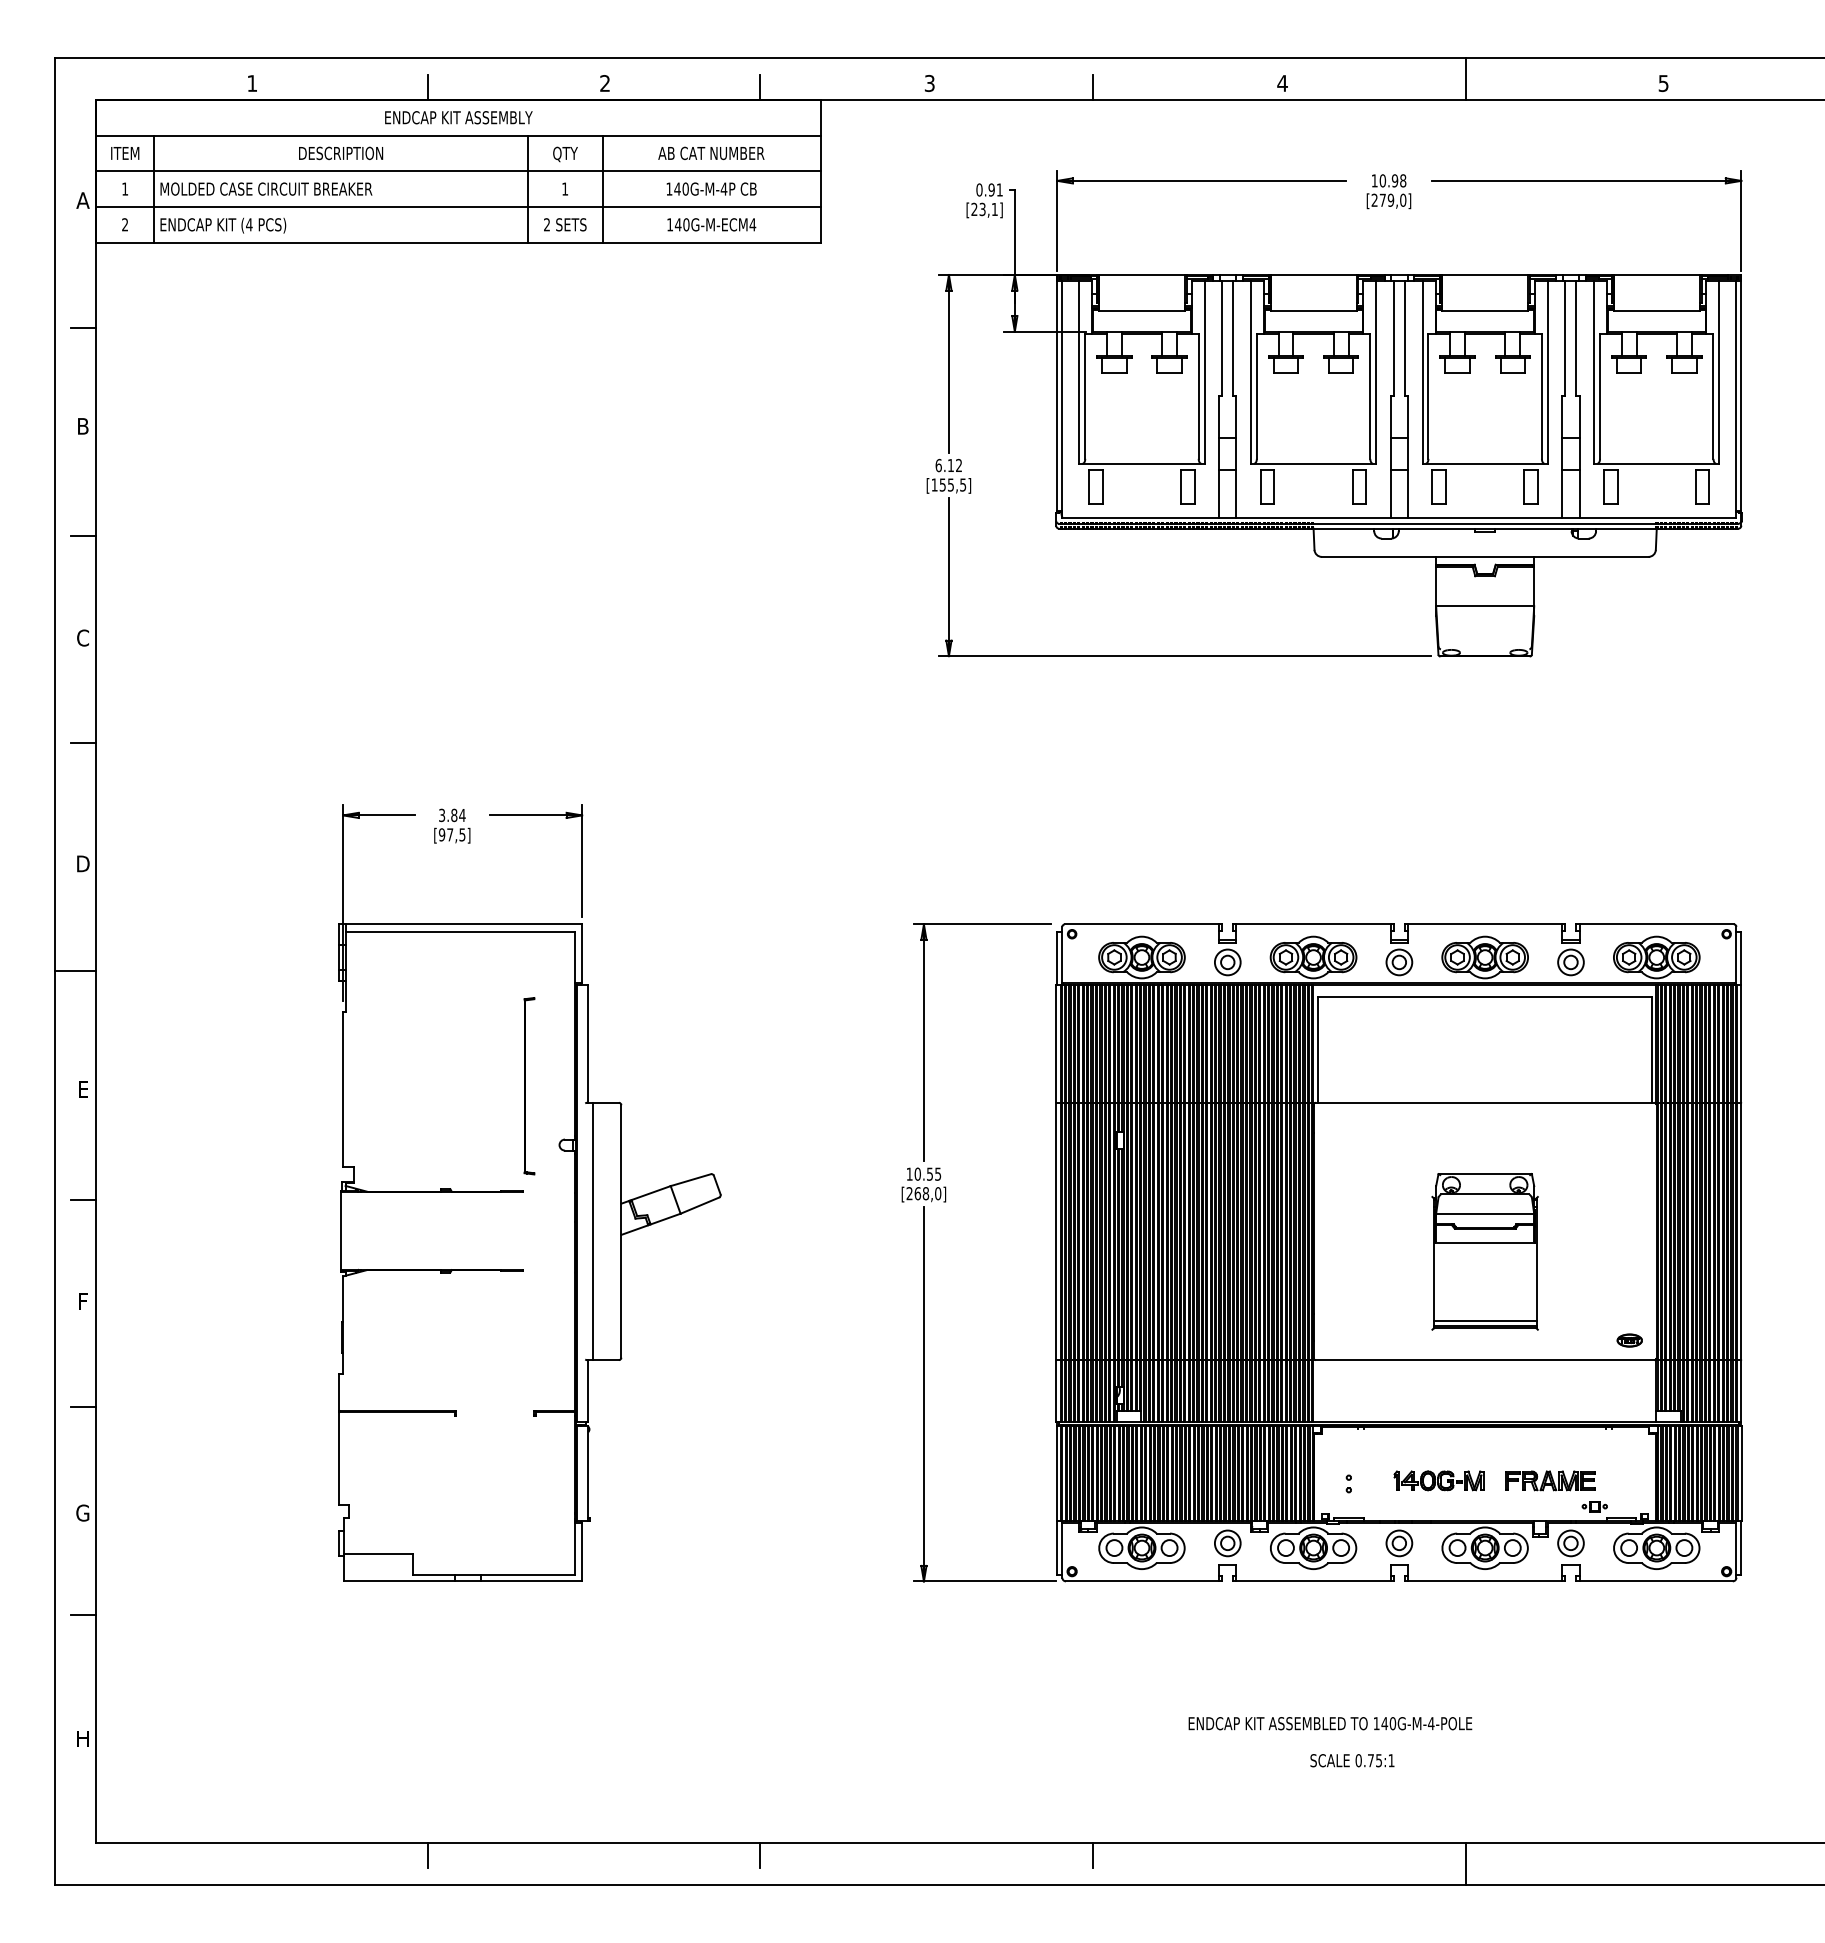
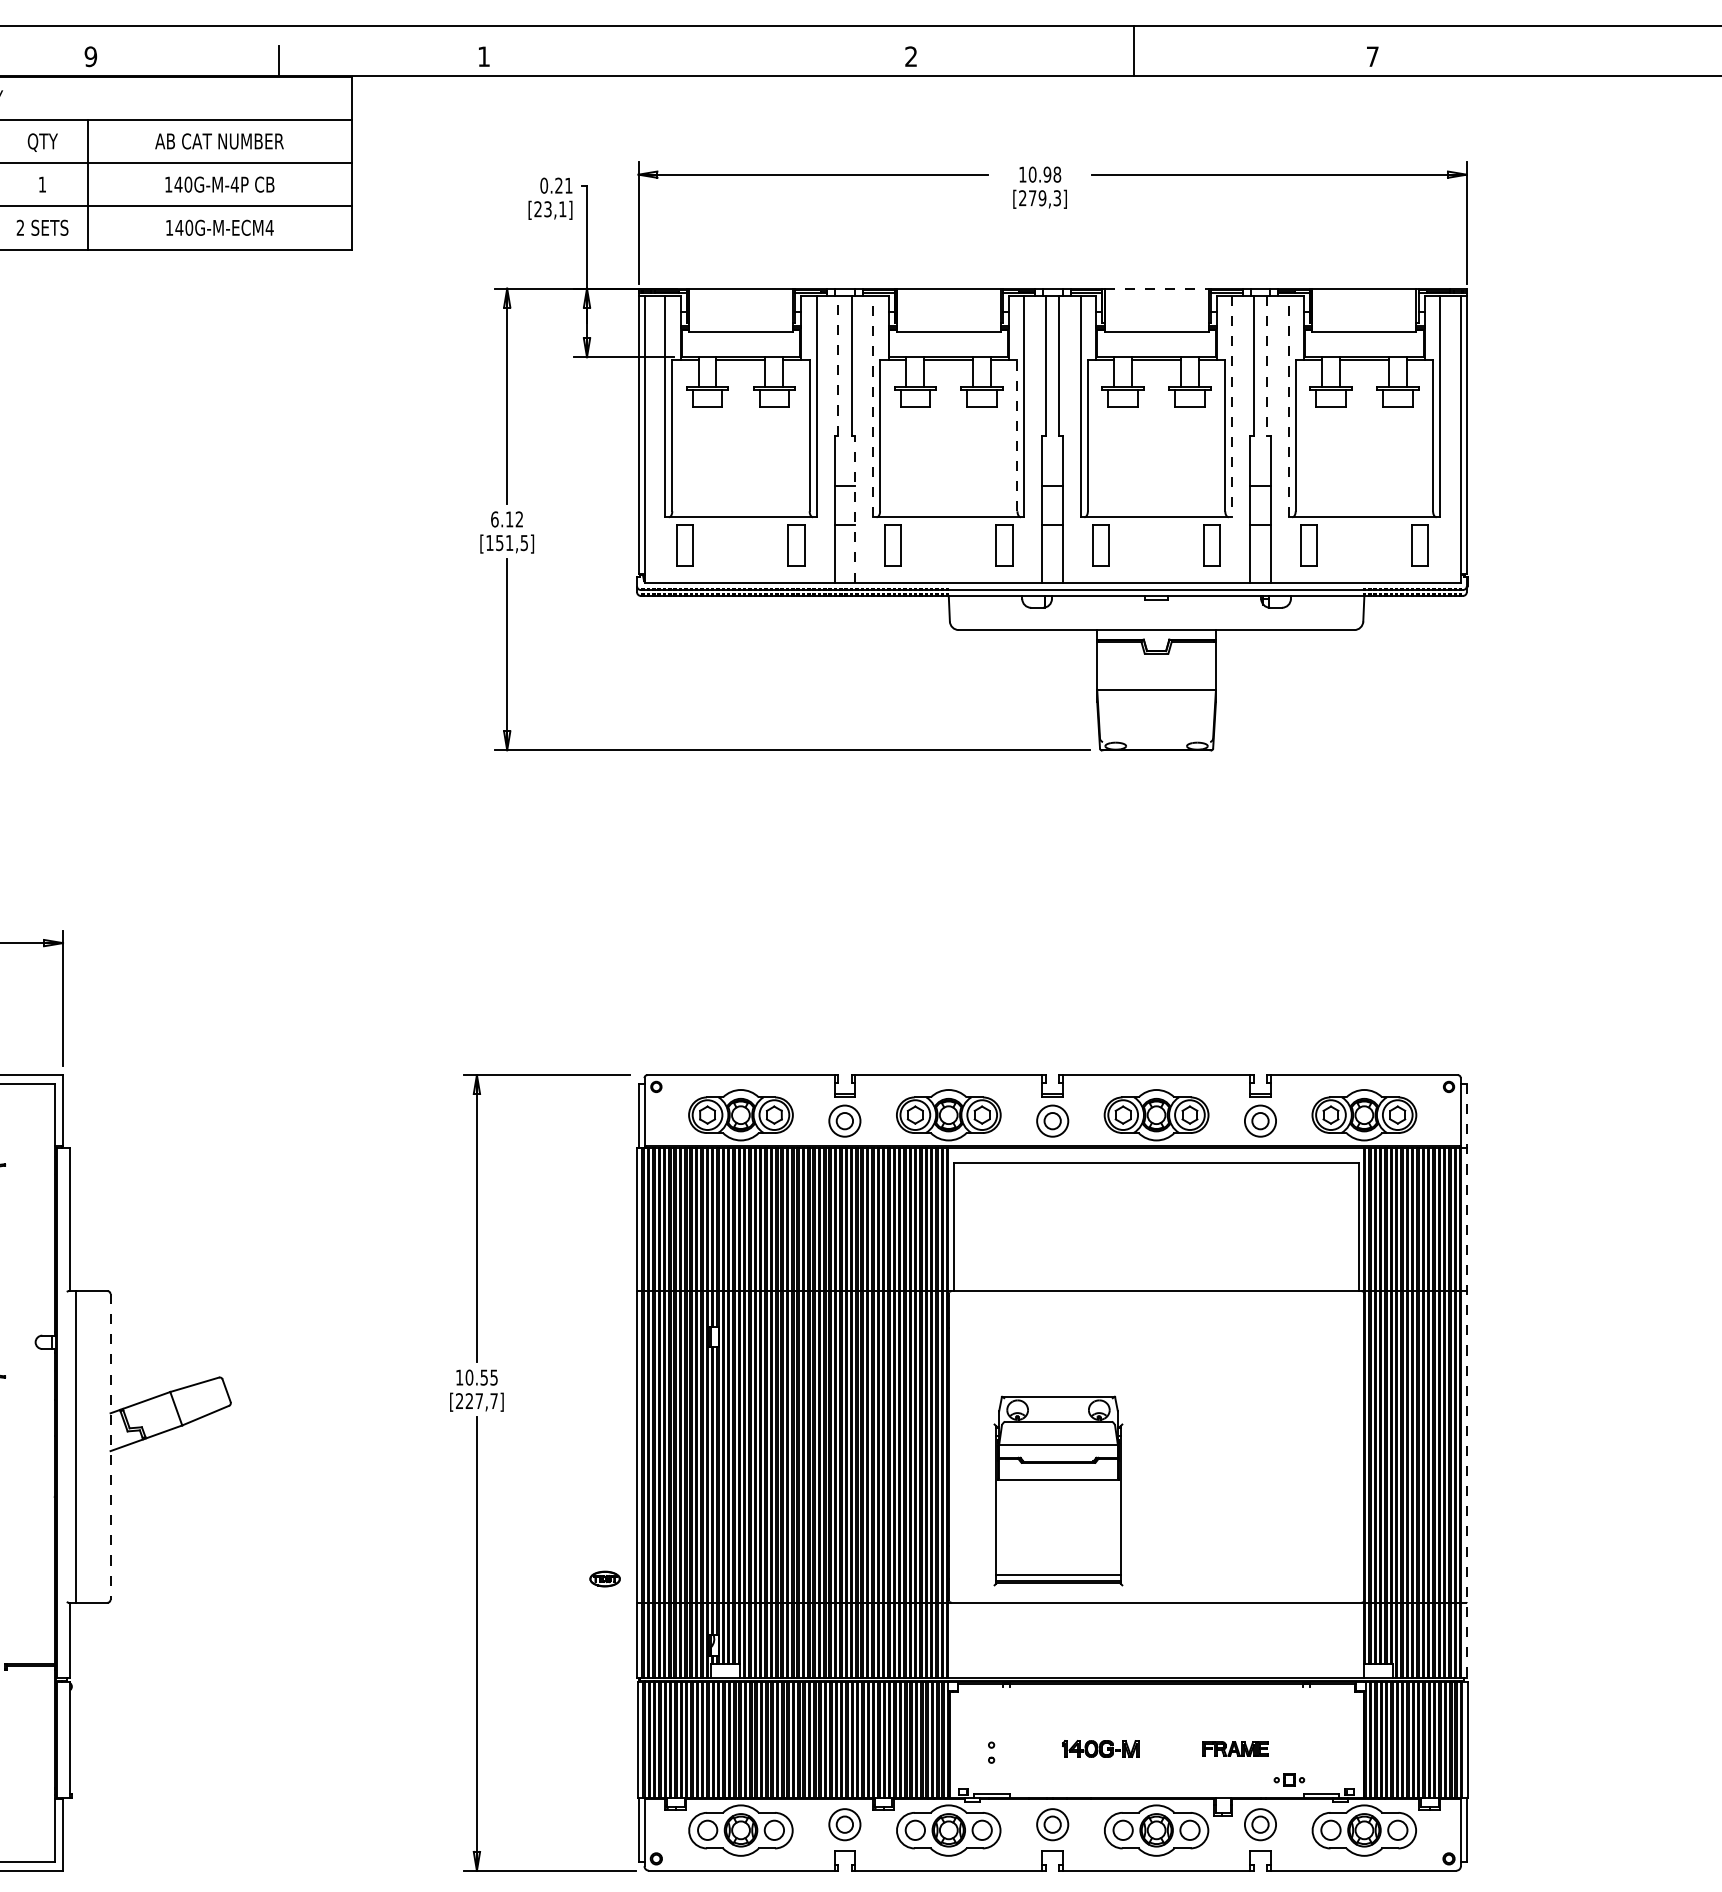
text: (605, 83) -> (91, 56), 2 -> 9
text: (929, 83) -> (483, 56), 3 -> 1
text: (1282, 83) -> (911, 56), 4 -> 2
text: (1663, 83) -> (1372, 56), 5 -> 7
line: (1092, 86) -> (681, 60), removed
text: (991, 189) -> (558, 185), 0.91 -> 0.21
text: (1403, 199) -> (1057, 197), [279,0] -> [279,3]
line: (1486, 275) -> (1158, 289), solid -> dashed
line: (1222, 338) -> (838, 365), solid -> dashed
line: (1576, 338) -> (1267, 365), solid -> dashed
line: (1251, 371) -> (873, 405), solid -> dashed
line: (1594, 371) -> (1288, 405), solid -> dashed
line: (1547, 372) -> (1232, 406), solid -> dashed
line: (1370, 396) -> (1017, 435), solid -> dashed
line: (1236, 457) -> (855, 509), solid -> dashed
text: (950, 484) -> (509, 542), [155,5] -> [151,5]
line: (1741, 1178) -> (1466, 1382), solid -> dashed
text: (927, 1193) -> (481, 1400), [268,0] -> [227,7]
line: (621, 1231) -> (110, 1446), solid -> dashed
part: (1484, 1251) -> (1057, 1490), moved
part: (1629, 1340) -> (604, 1578), moved
part: (1438, 1480) -> (1100, 1748), size x0.7
part: (1550, 1480) -> (1235, 1748), size x0.6

